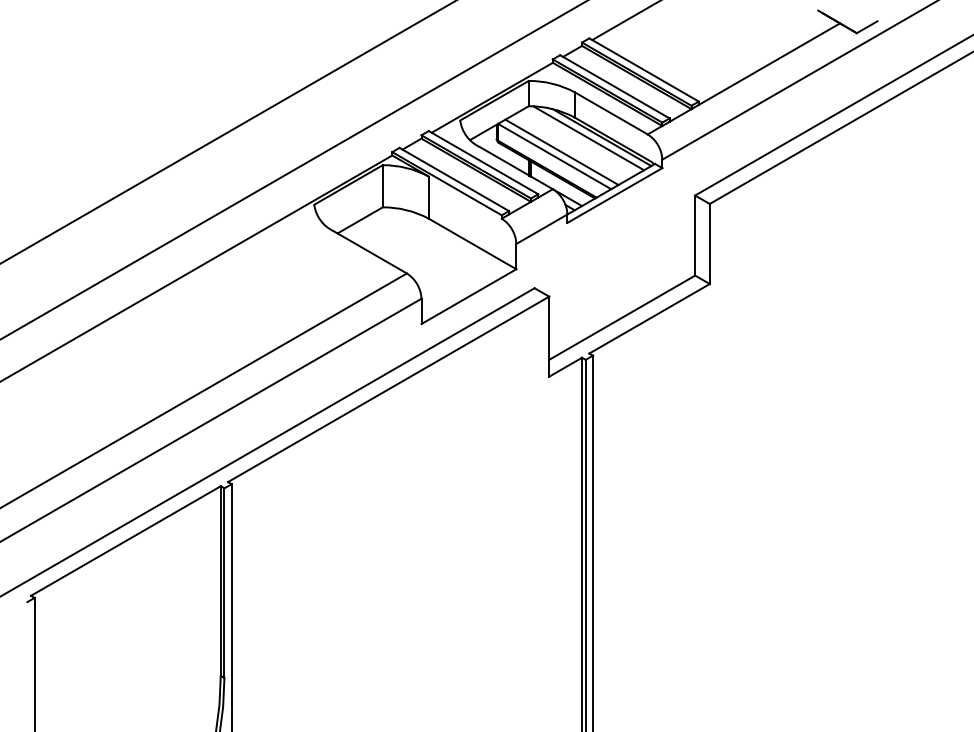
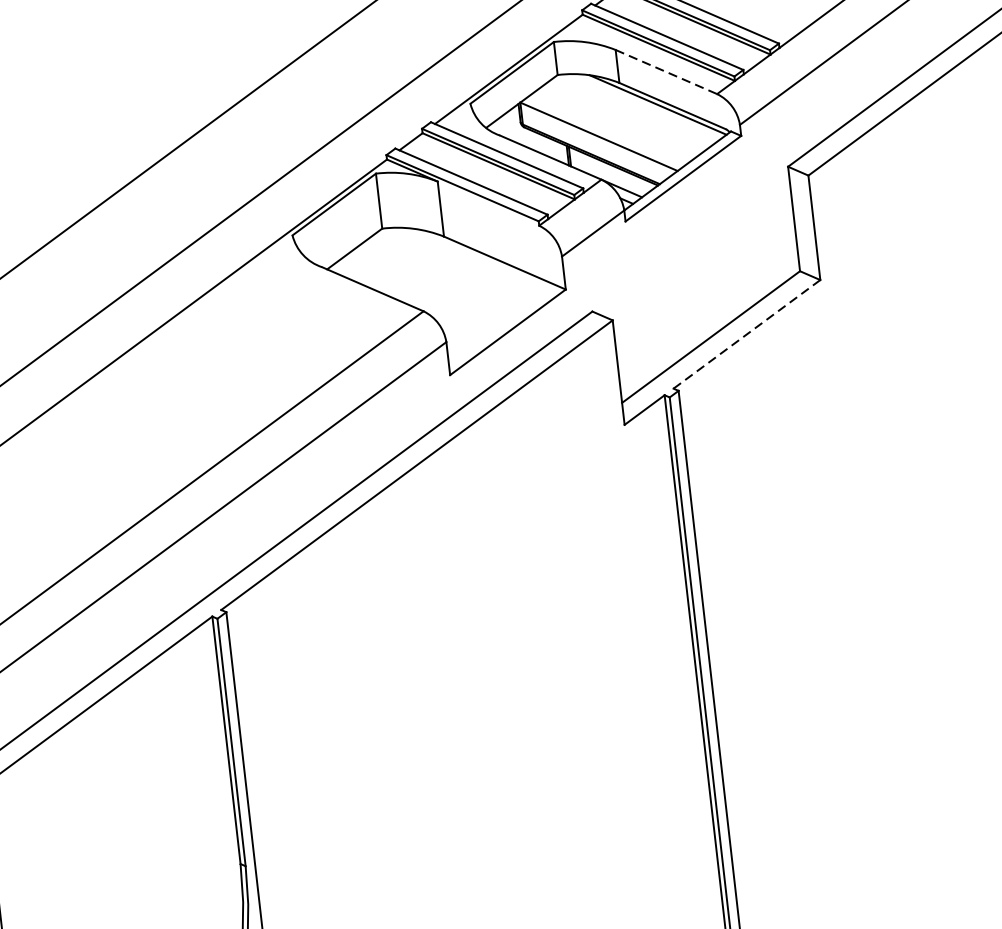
line: (611, 113) -> (666, 72), solid -> dashed
line: (588, 138) -> (640, 108), removed
line: (561, 152) -> (607, 130), removed
line: (649, 318) -> (746, 333), solid -> dashed

